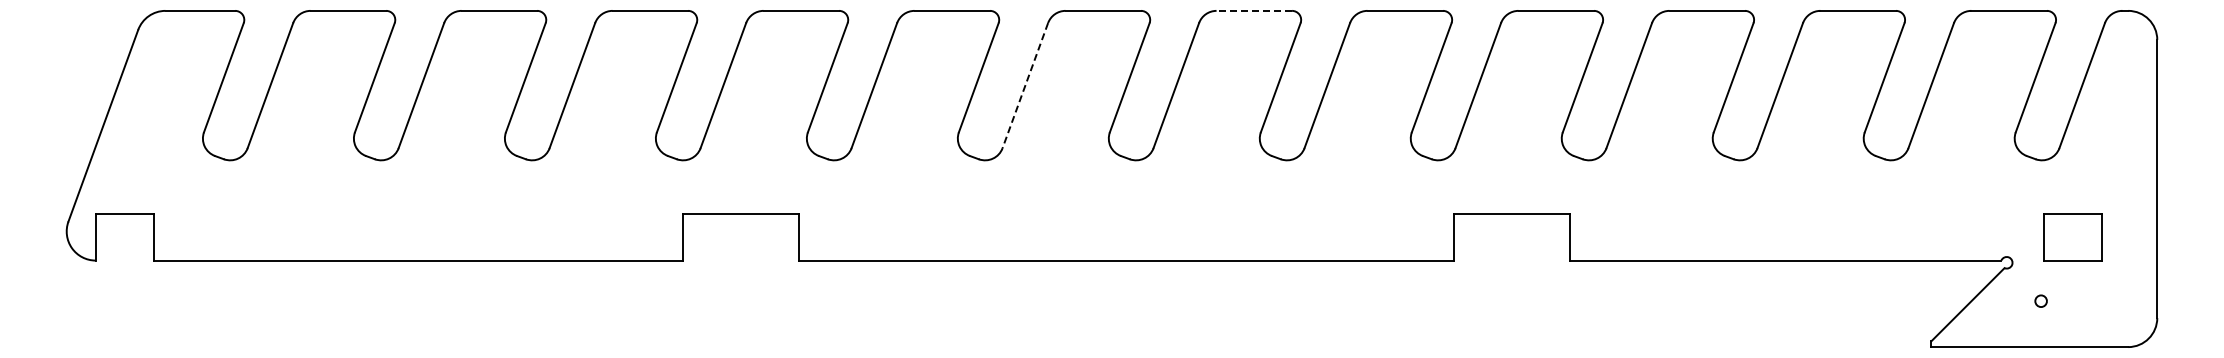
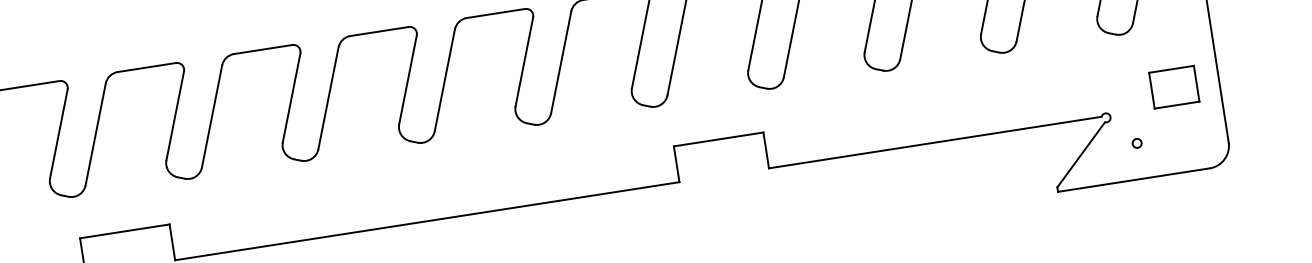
line: (1254, 10) -> (496, 13), dashed -> solid
line: (1025, 85) -> (328, 98), dashed -> solid
part: (2072, 237) -> (1173, 87), moved

